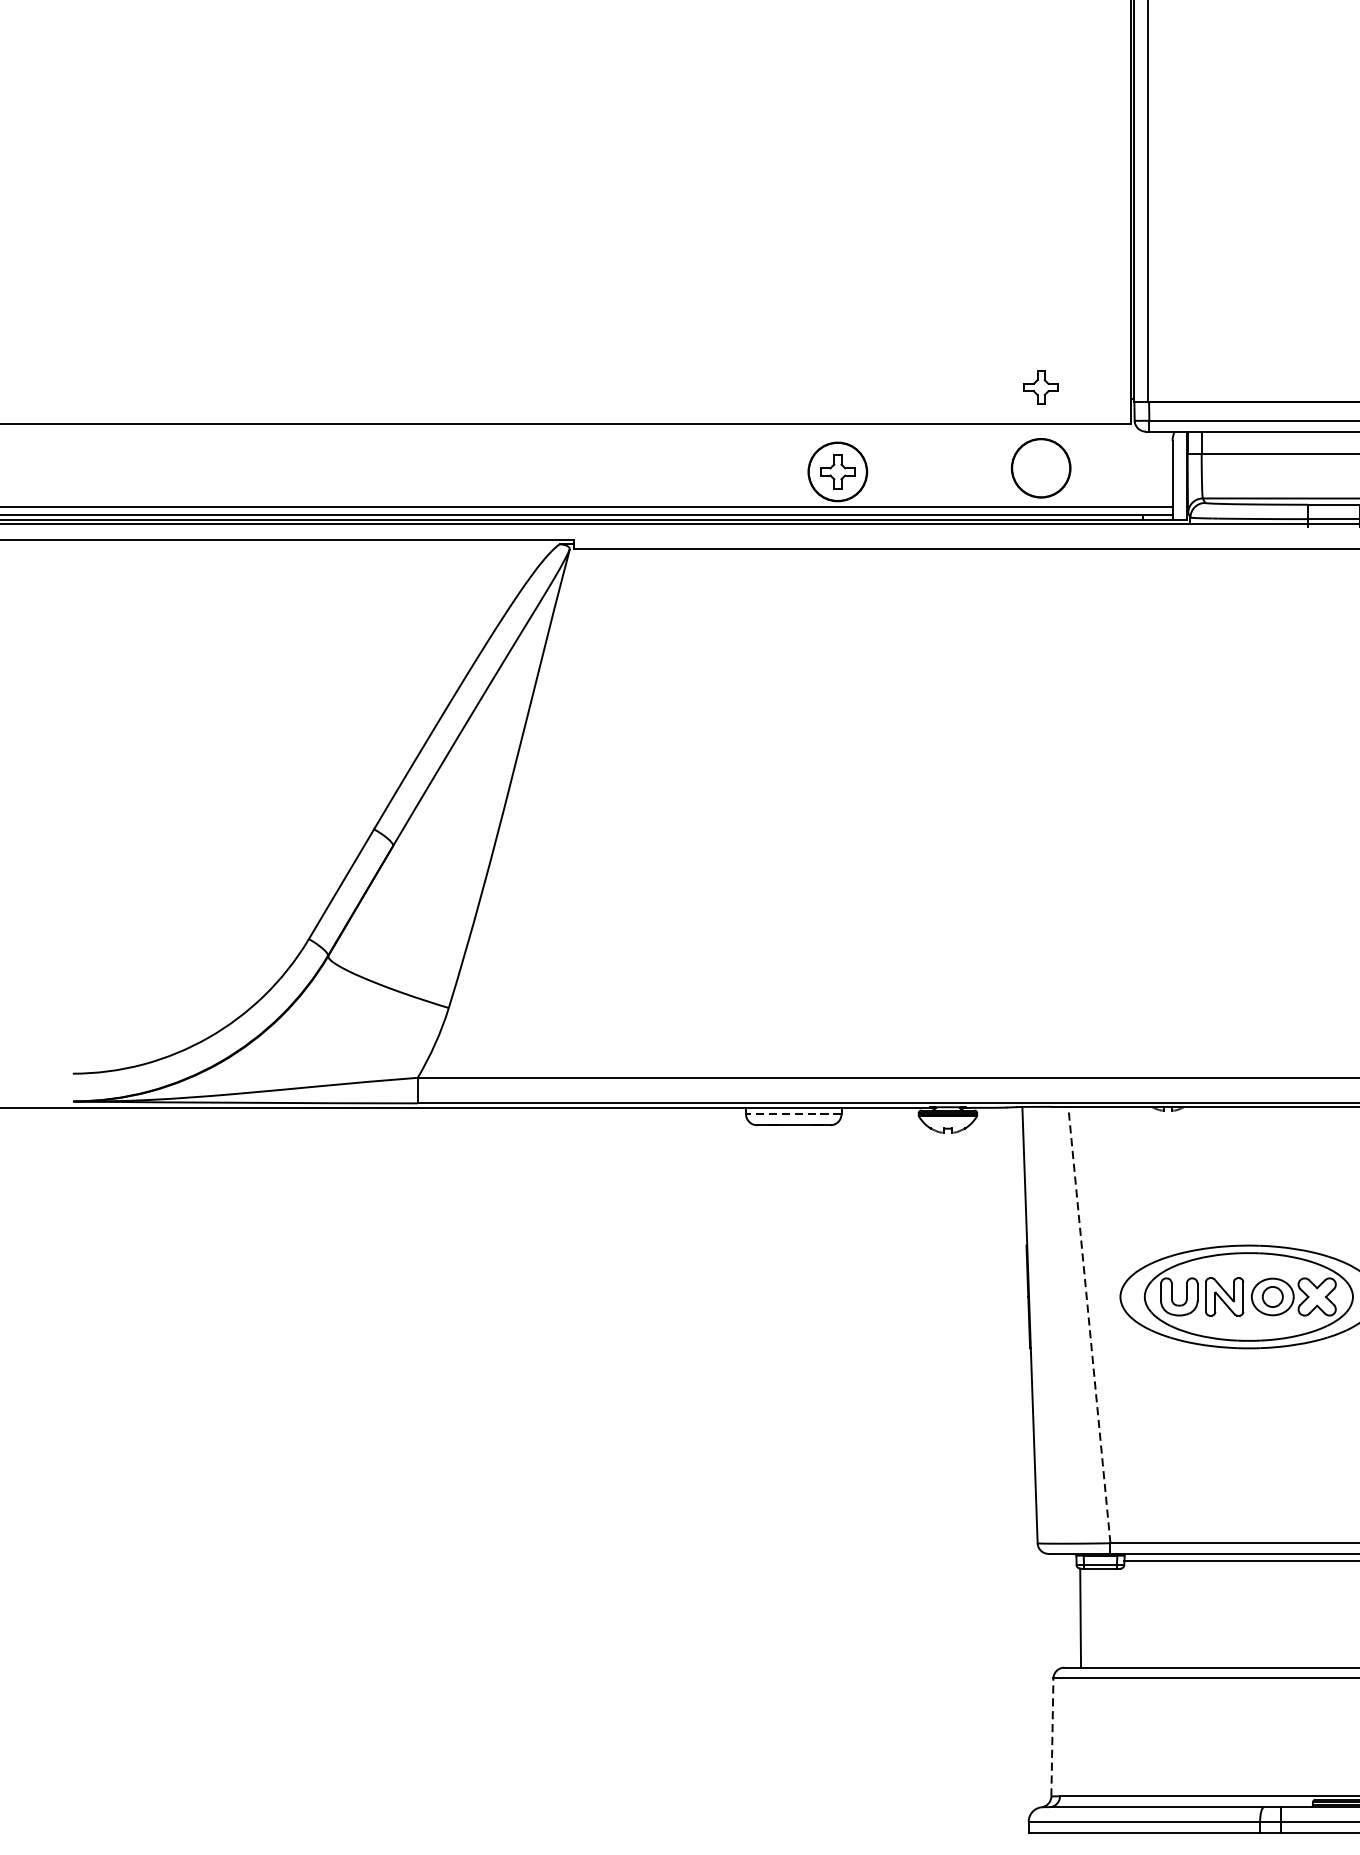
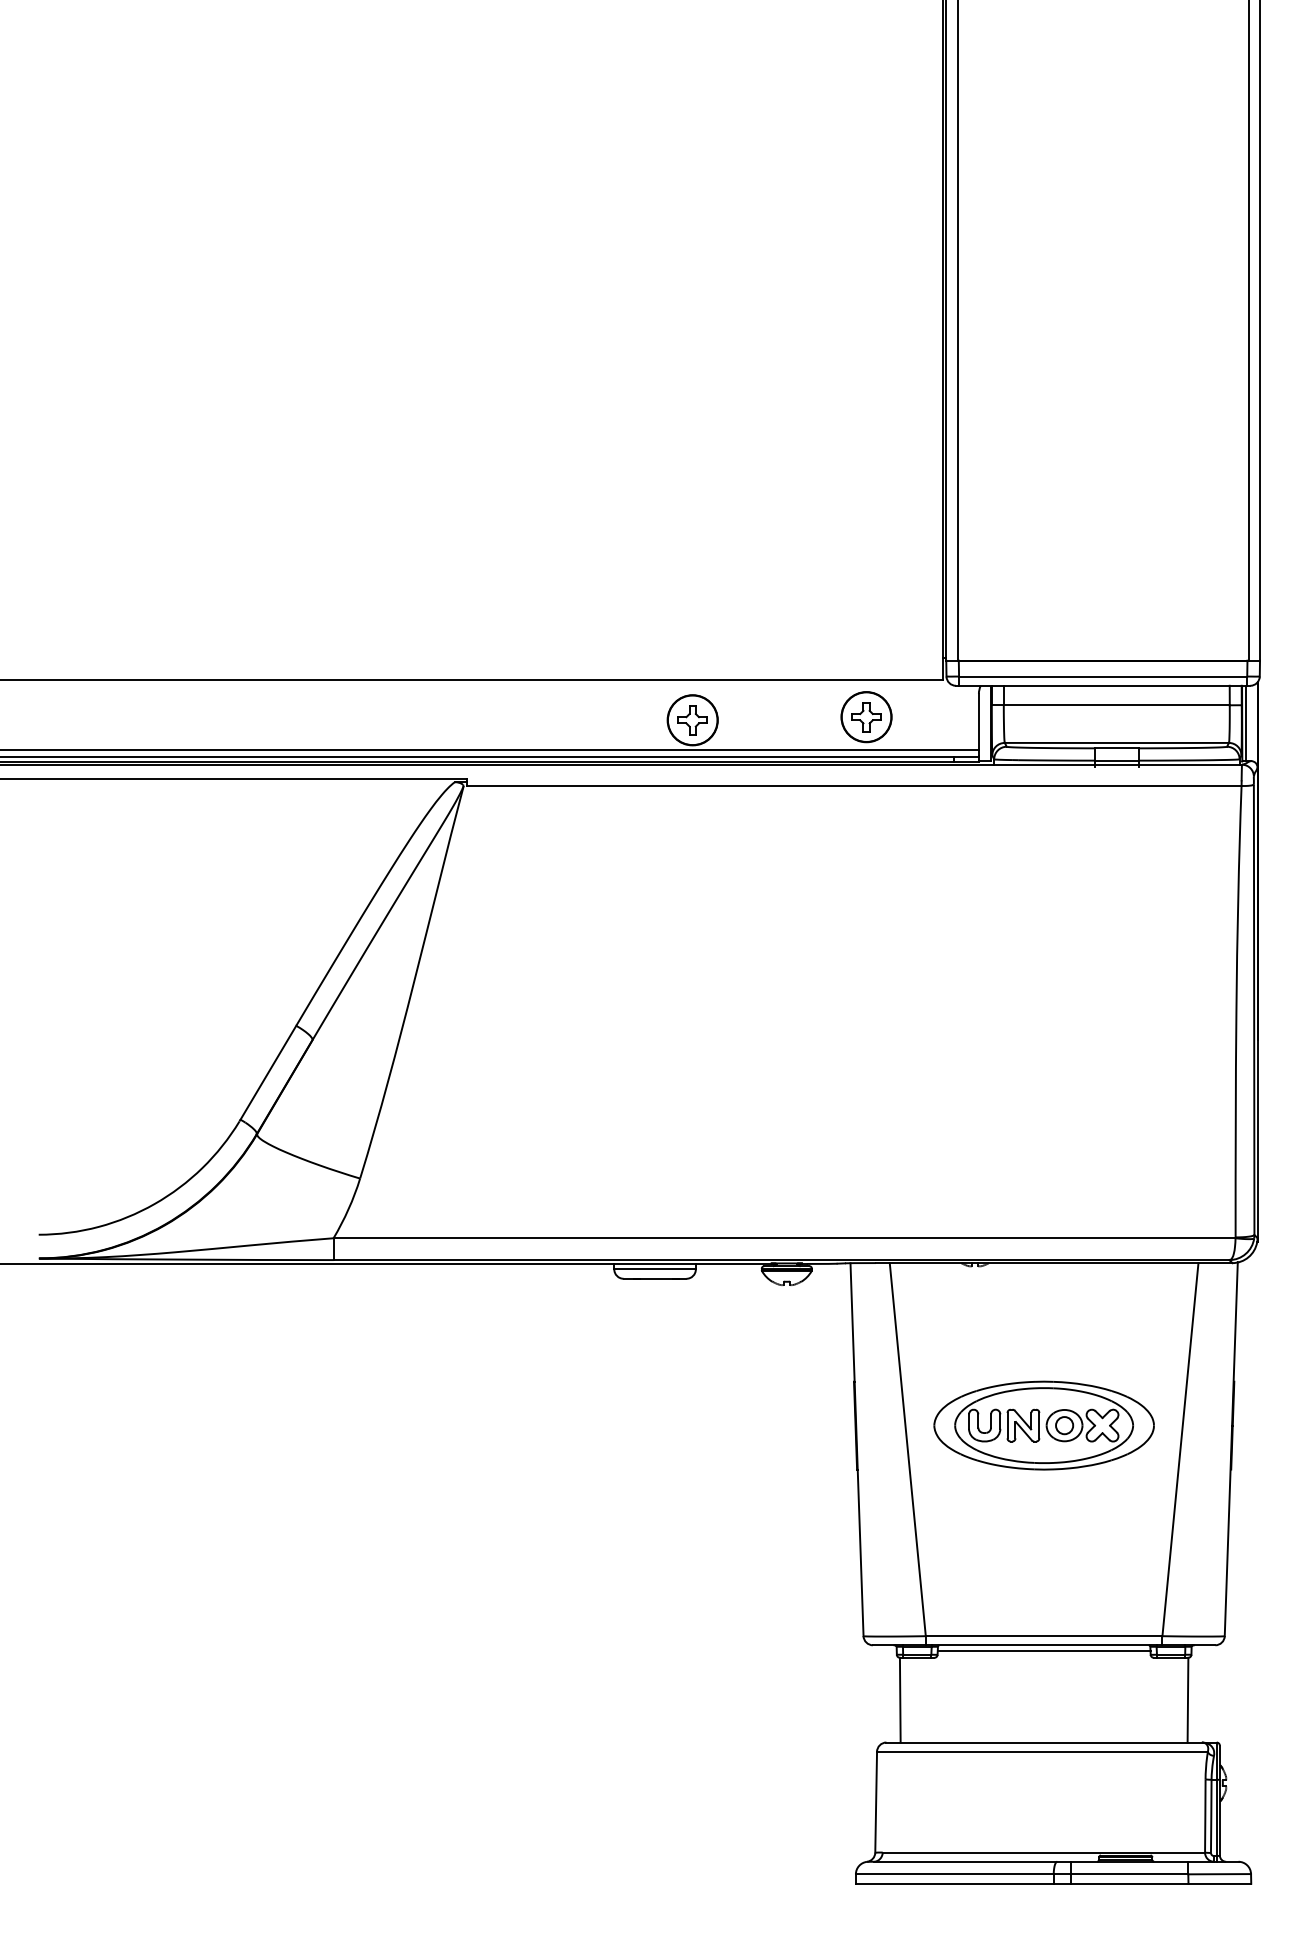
part: (1041, 387) -> (866, 717), moved
line: (794, 1114) -> (655, 1269), dashed -> solid
line: (1089, 1324) -> (907, 1449), dashed -> solid
line: (1052, 1736) -> (876, 1801), dashed -> solid

